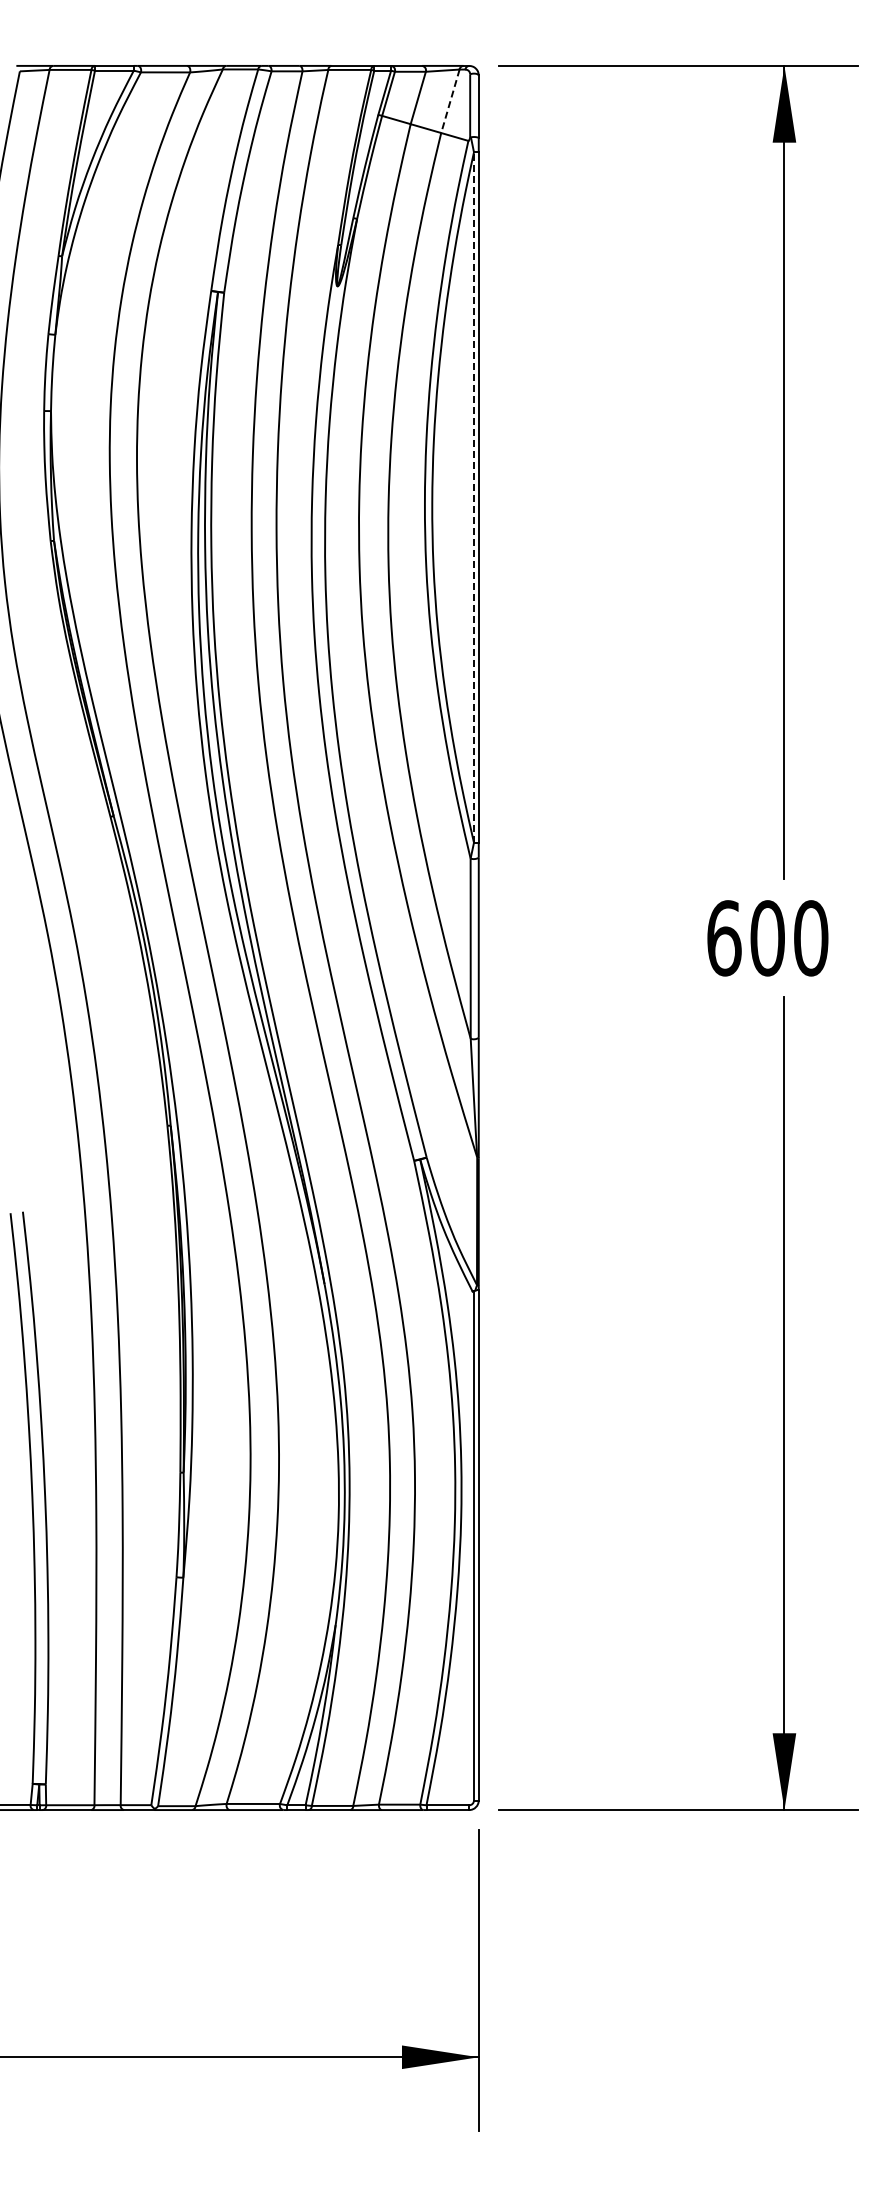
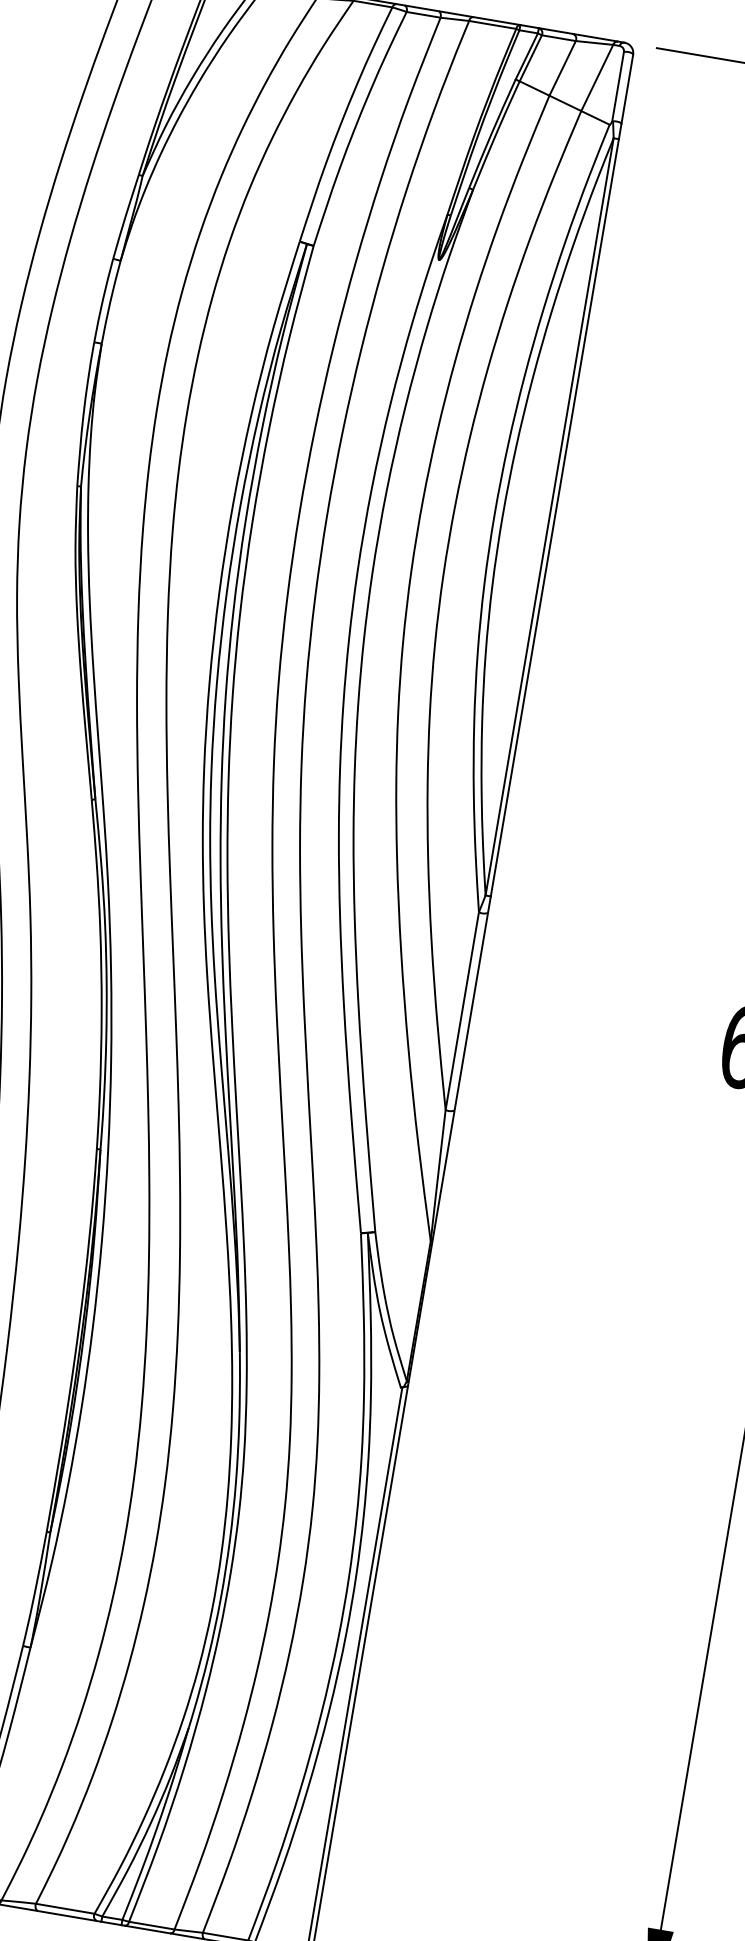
line: (450, 101) -> (597, 78), dashed -> solid
line: (473, 497) -> (549, 516), dashed -> solid

